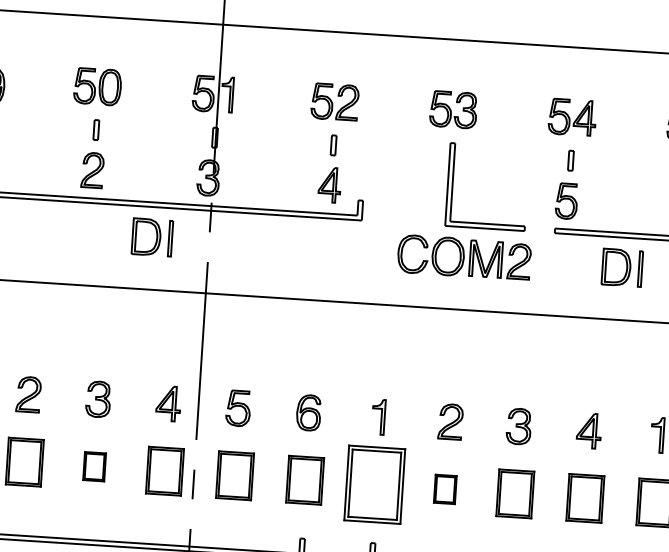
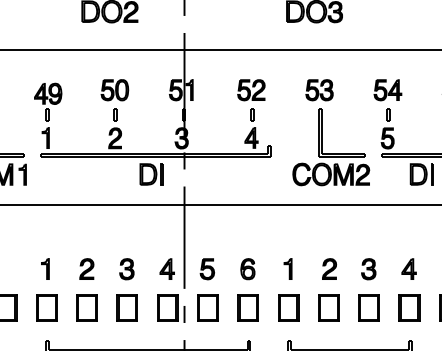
part: (93, 465) -> (126, 307), size x1.67
part: (375, 484) -> (288, 307), size x0.62
part: (444, 488) -> (328, 307), size x1.67

